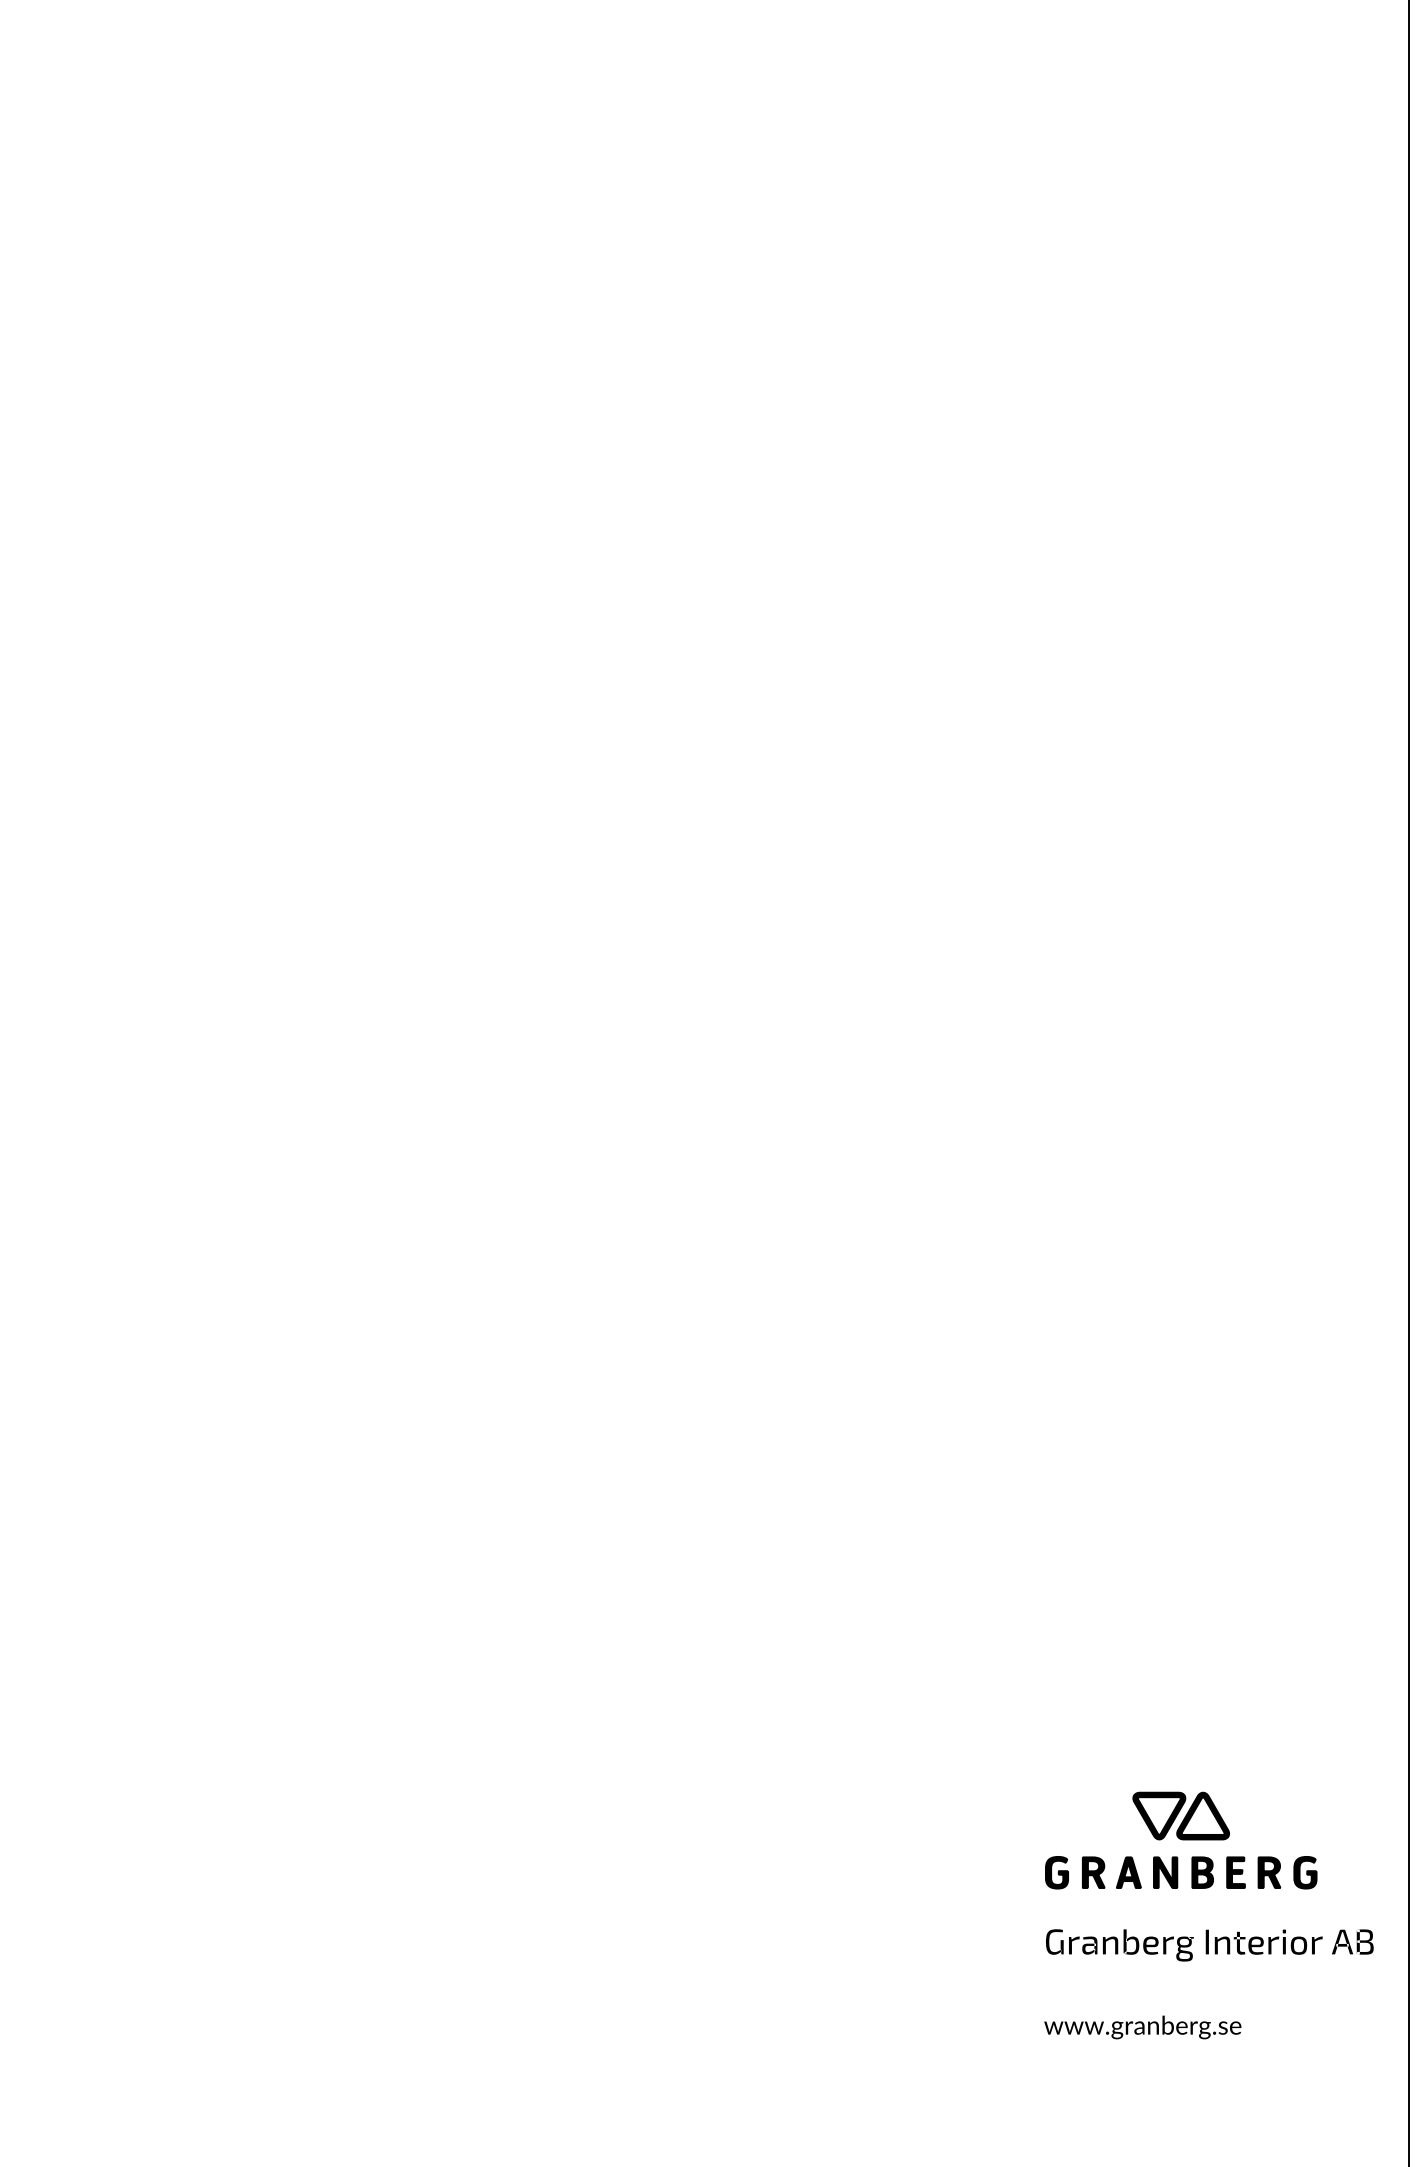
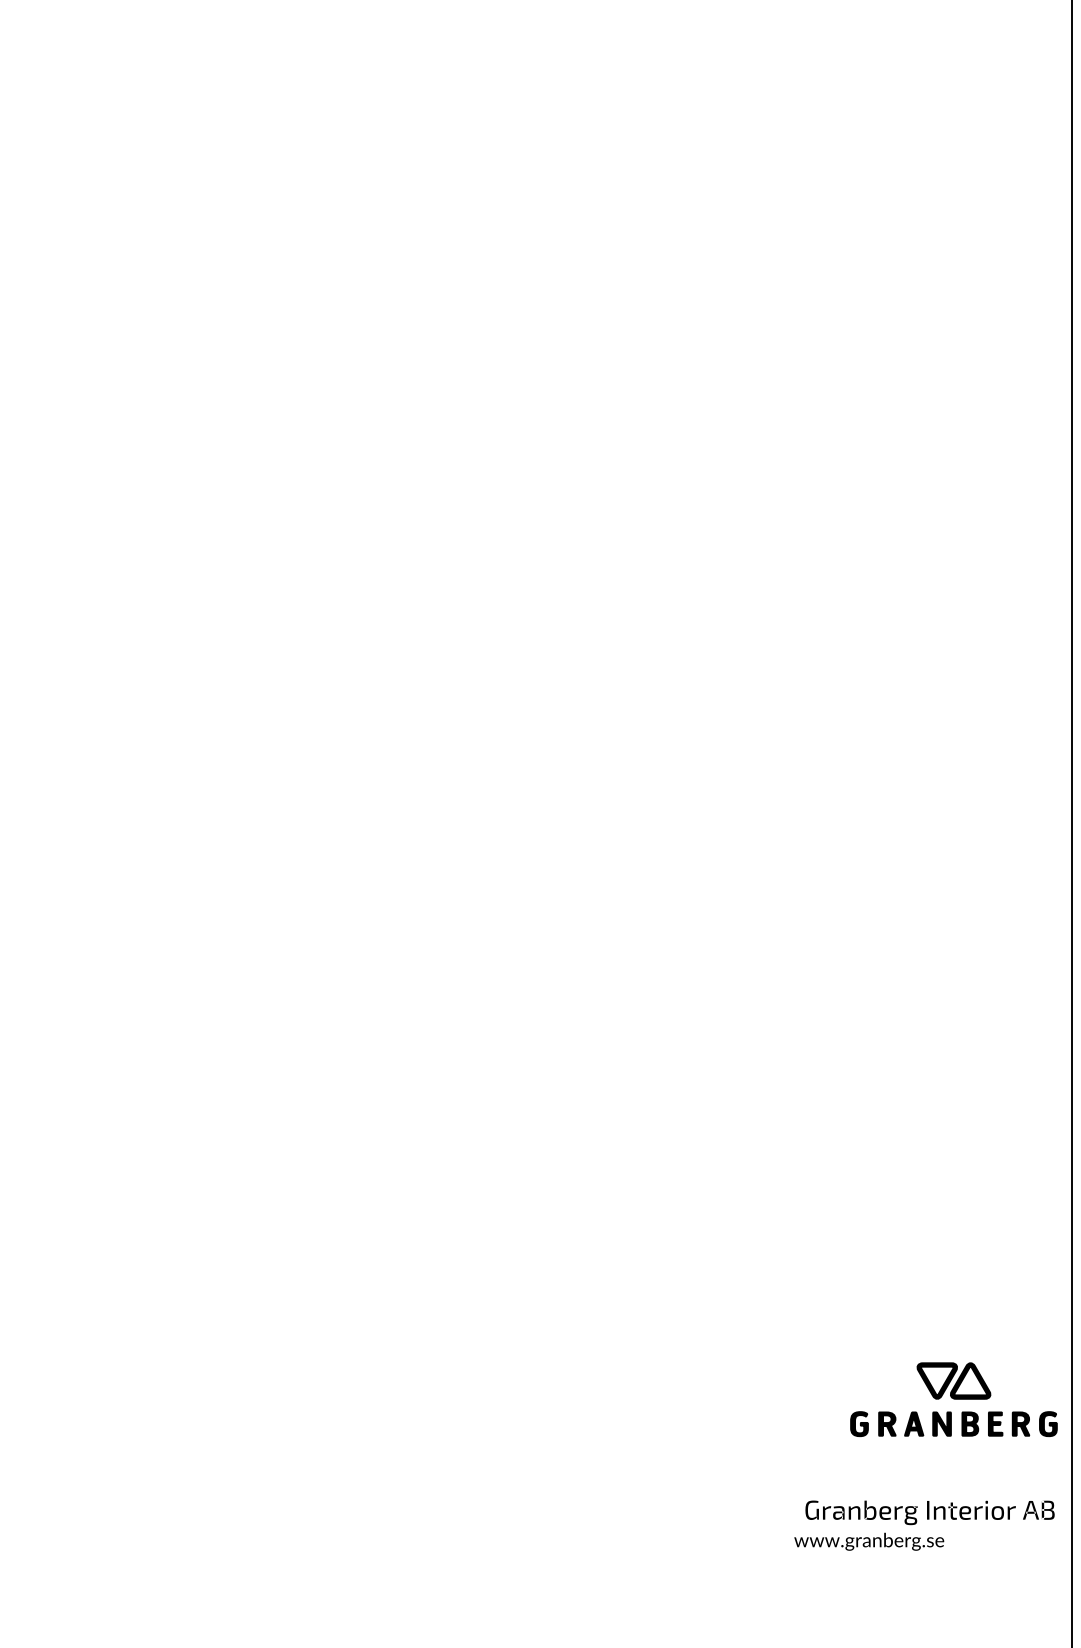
part: (1181, 1840) -> (954, 1399), moved
text: (1209, 1945) -> (929, 1512), moved

